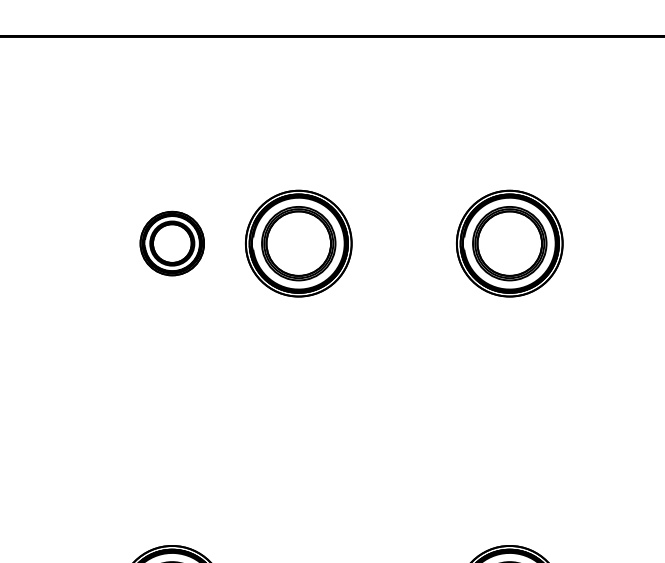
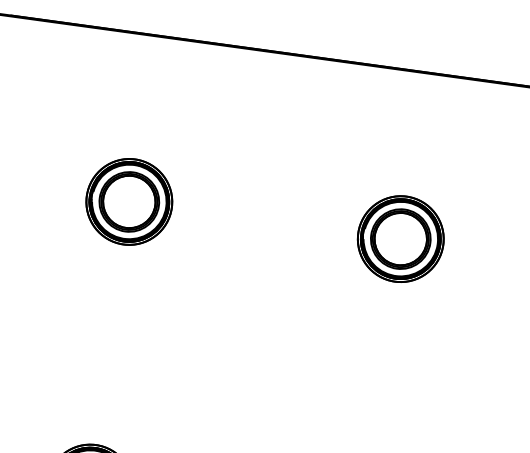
part: (172, 243) -> (129, 201), size x1.67
part: (298, 243) -> (230, 215), removed

